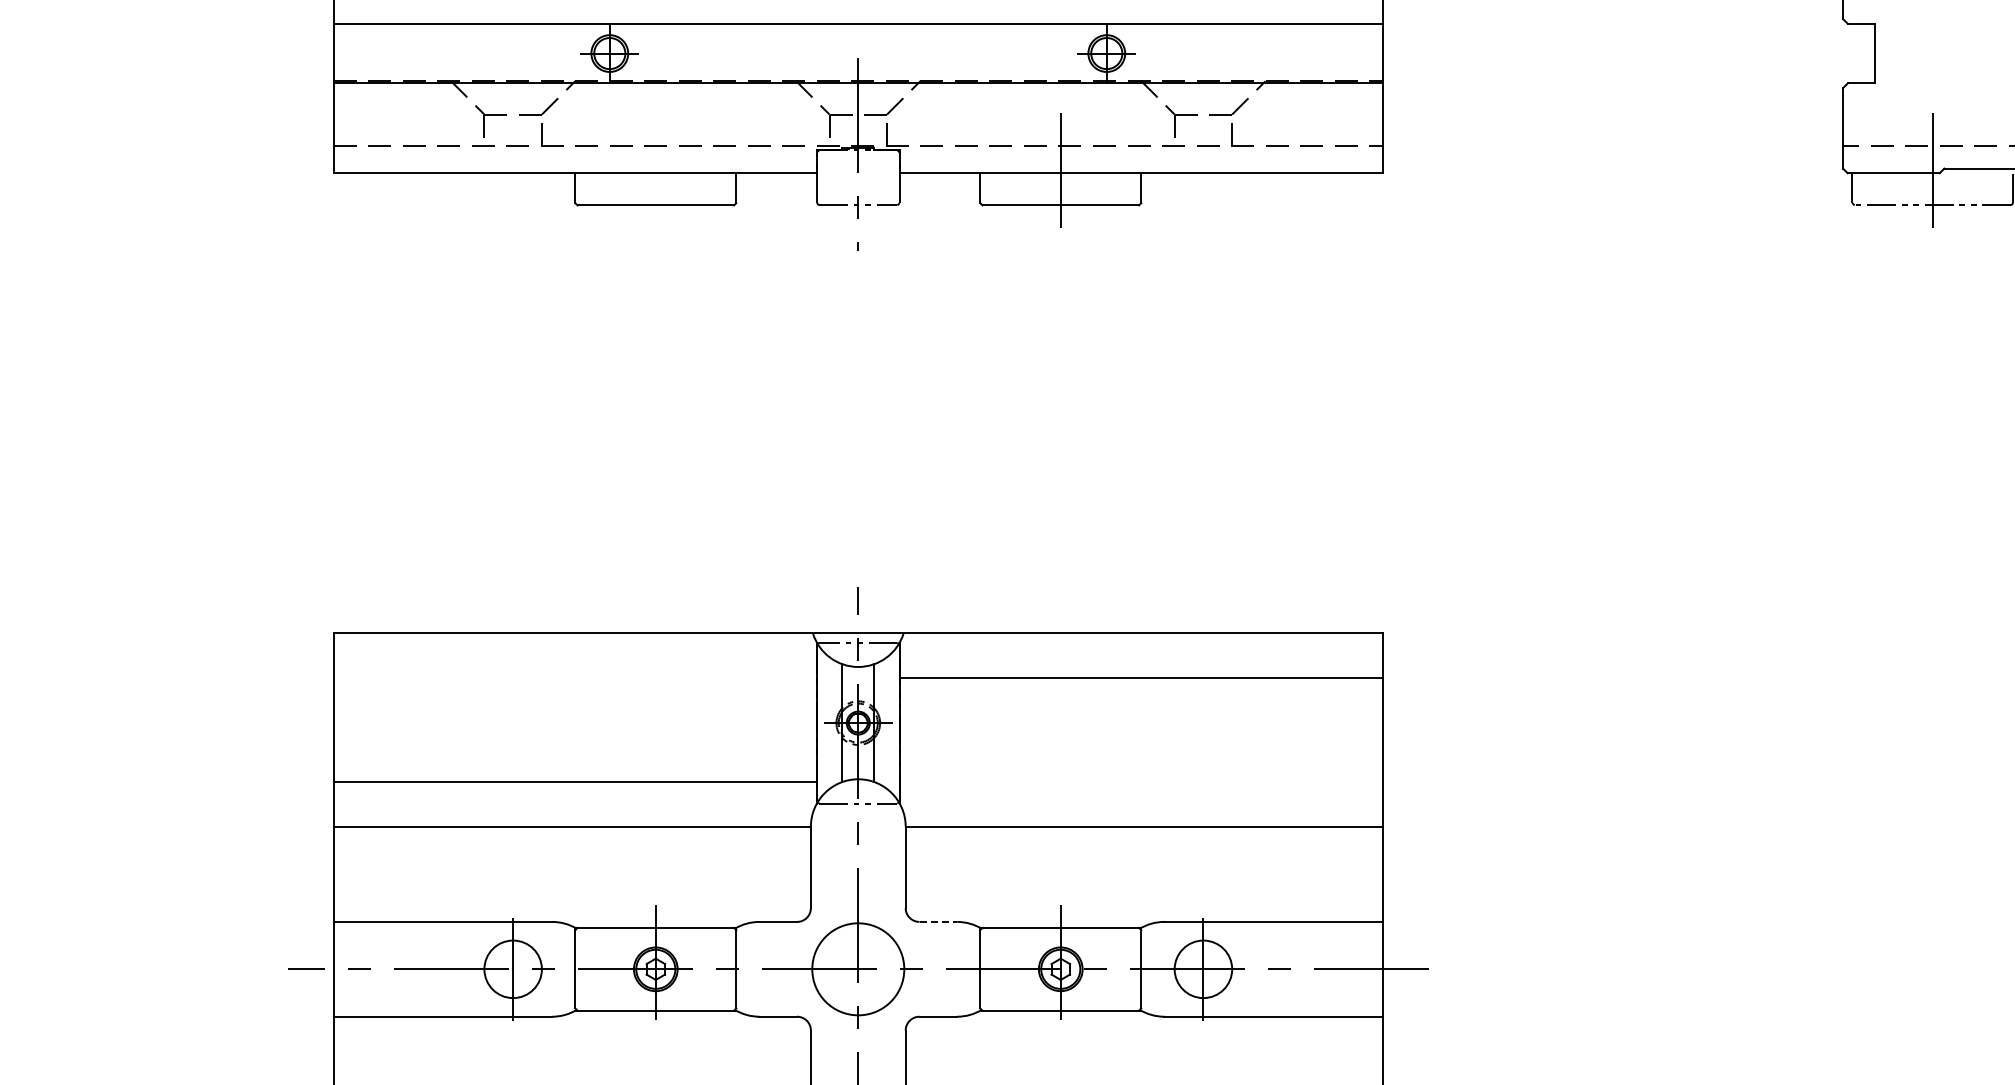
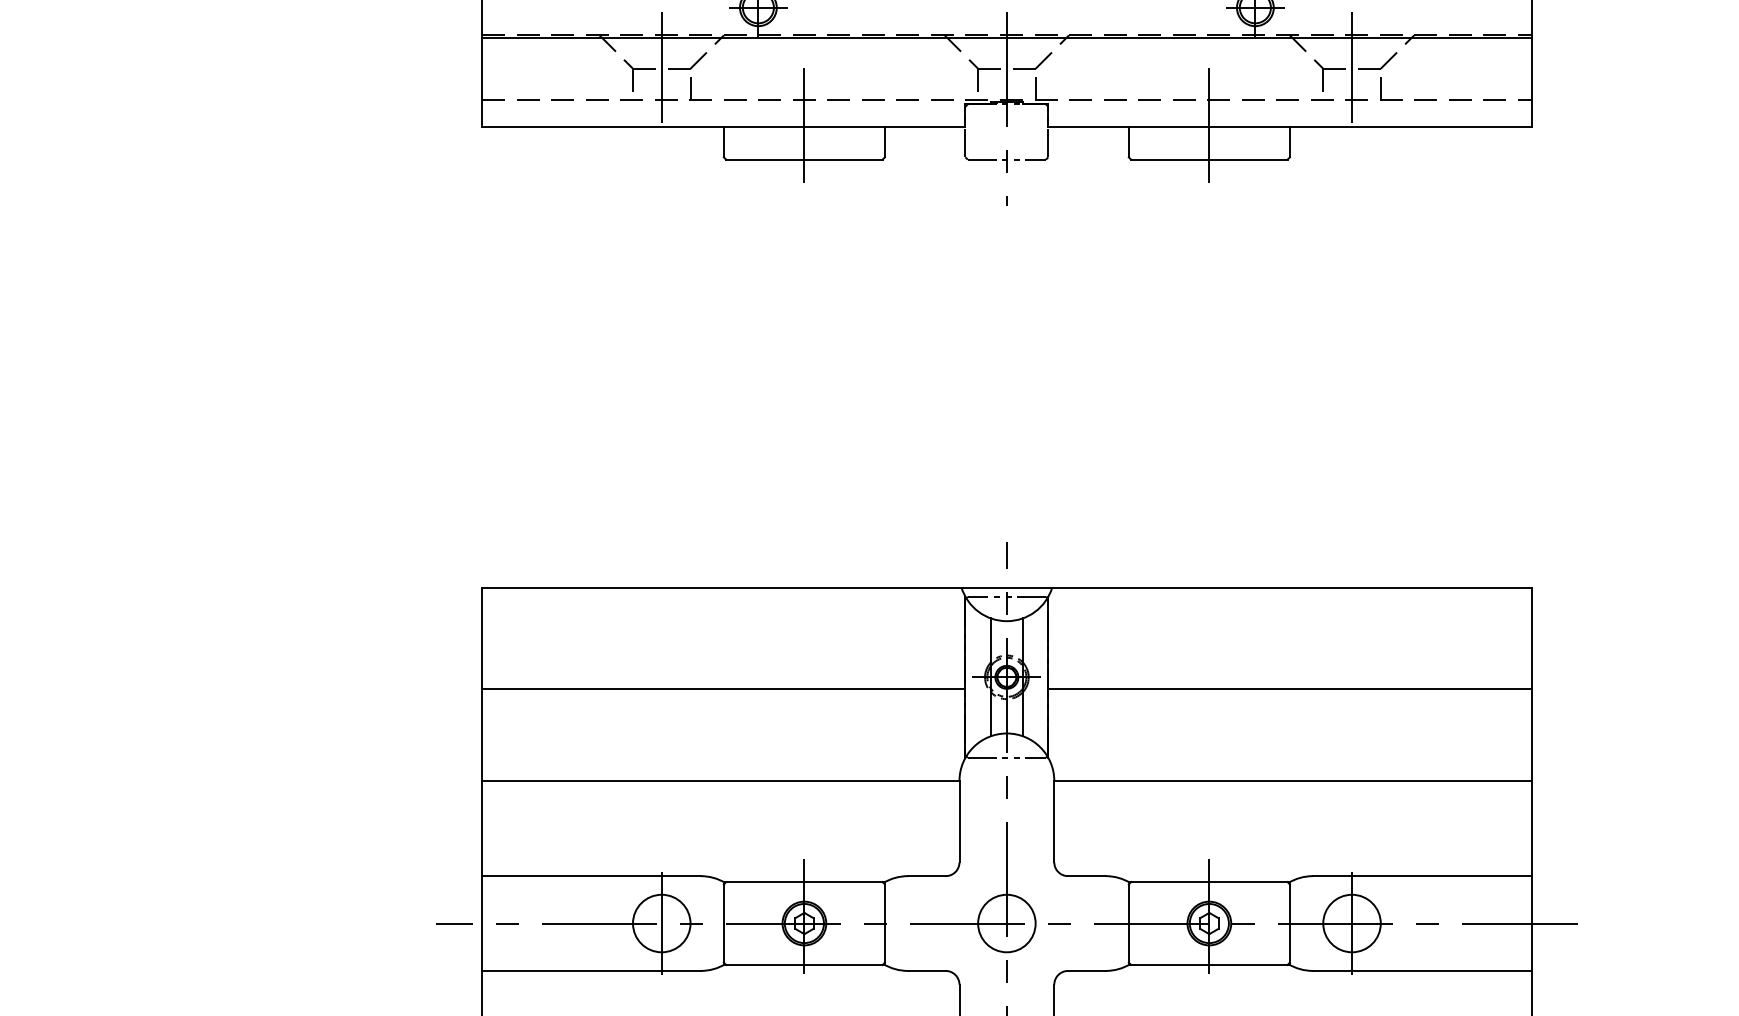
line: (513, 113) -> (662, 67), added
line: (1203, 113) -> (1352, 67), added
line: (655, 165) -> (804, 119), added
line: (1140, 677) -> (1289, 688), moved
line: (574, 781) -> (723, 688), moved
line: (938, 921) -> (1087, 875), dashed -> solid
circle: (858, 969) -> (1007, 923), size x0.62

